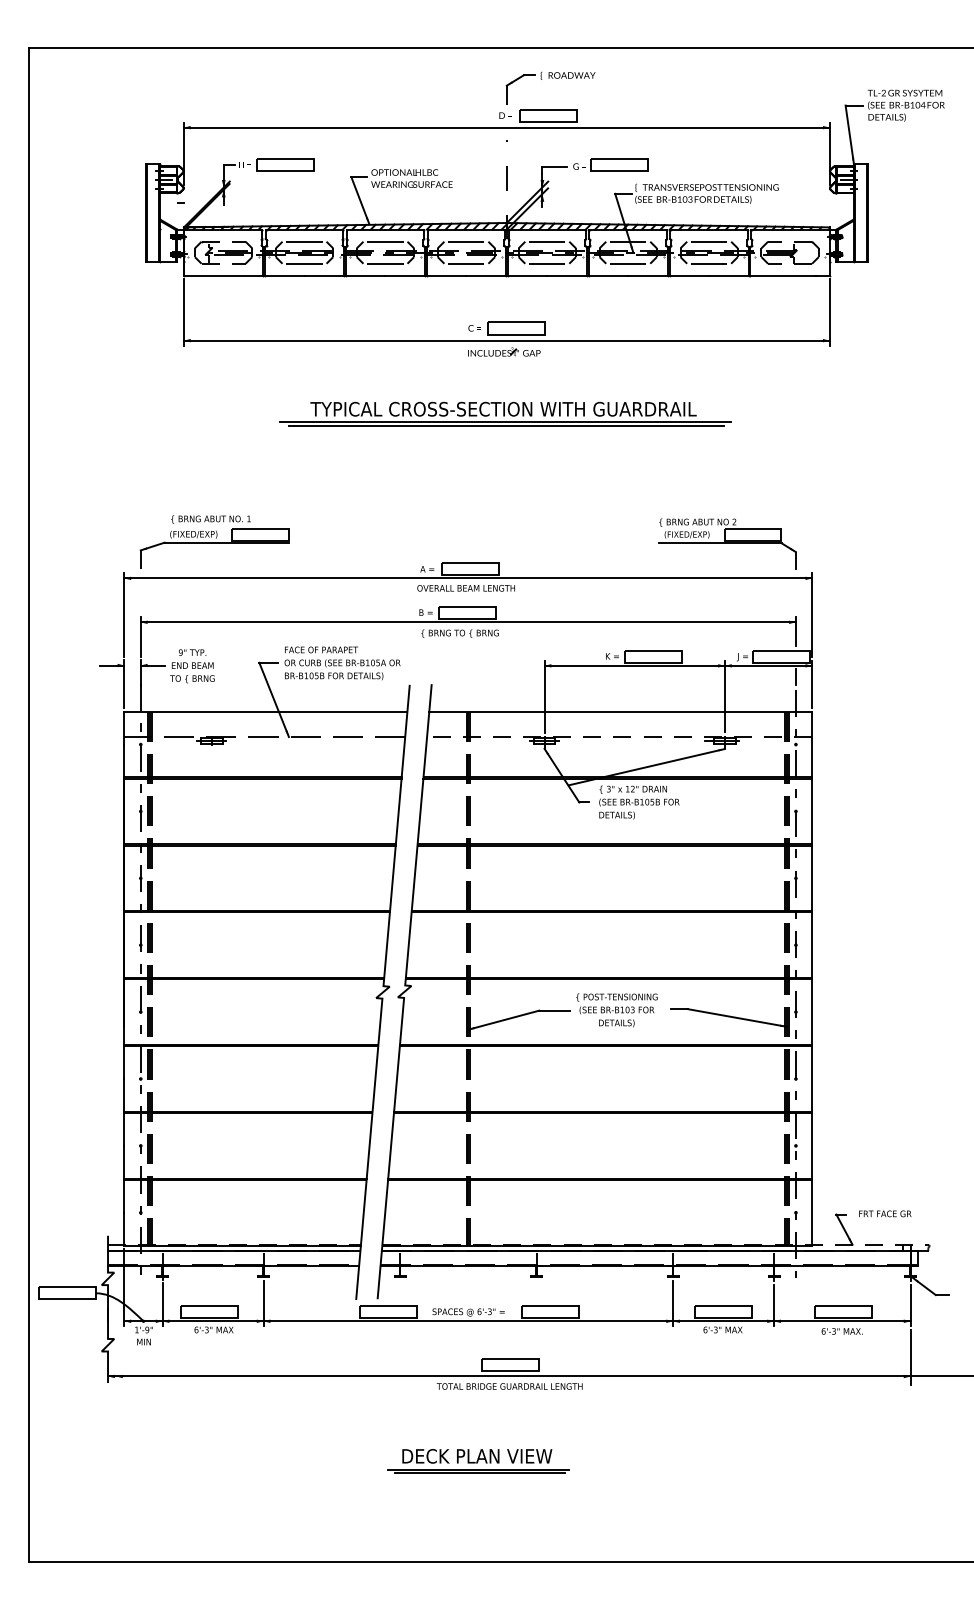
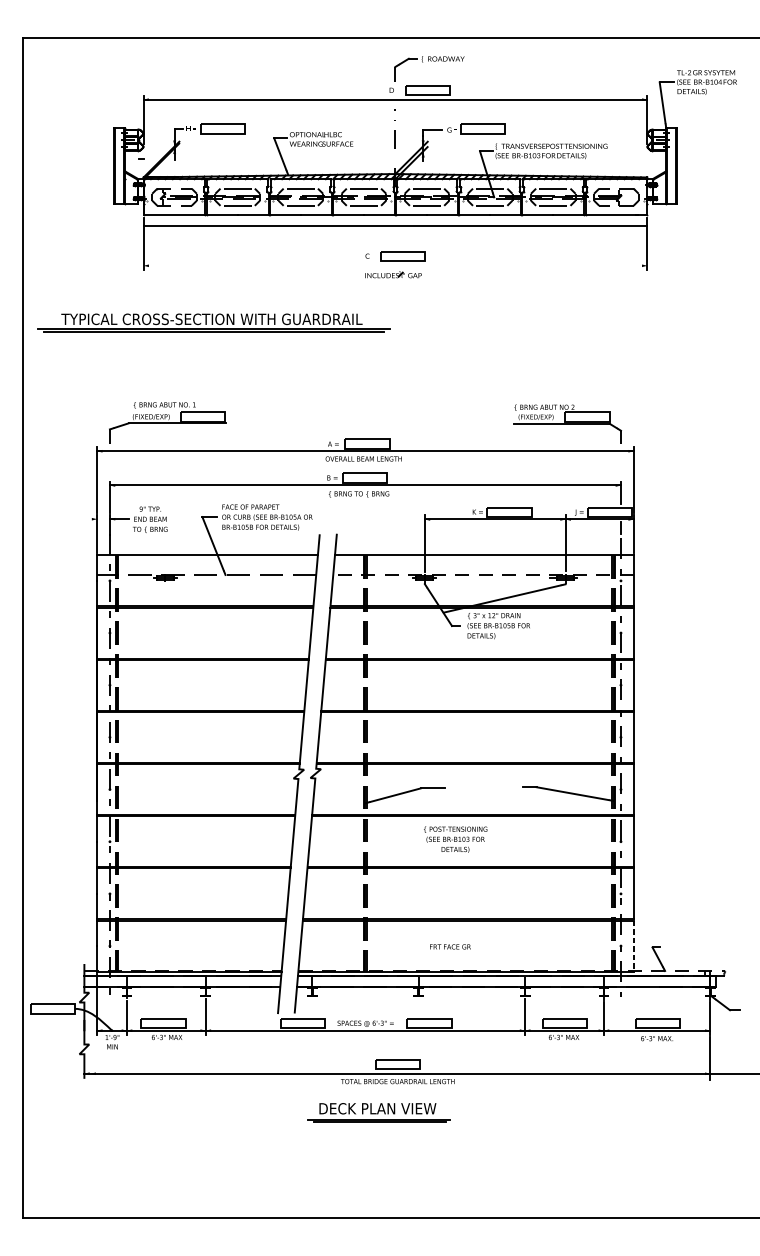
line: (506, 340) -> (395, 225), moved
part: (505, 413) -> (213, 322), moved
line: (112, 665) -> (87, 519), removed
text: (616, 1010) -> (455, 839), moved
line: (812, 1212) -> (633, 945), solid -> dashed
text: (885, 1213) -> (450, 946), moved
part: (478, 1461) -> (378, 1112), moved

